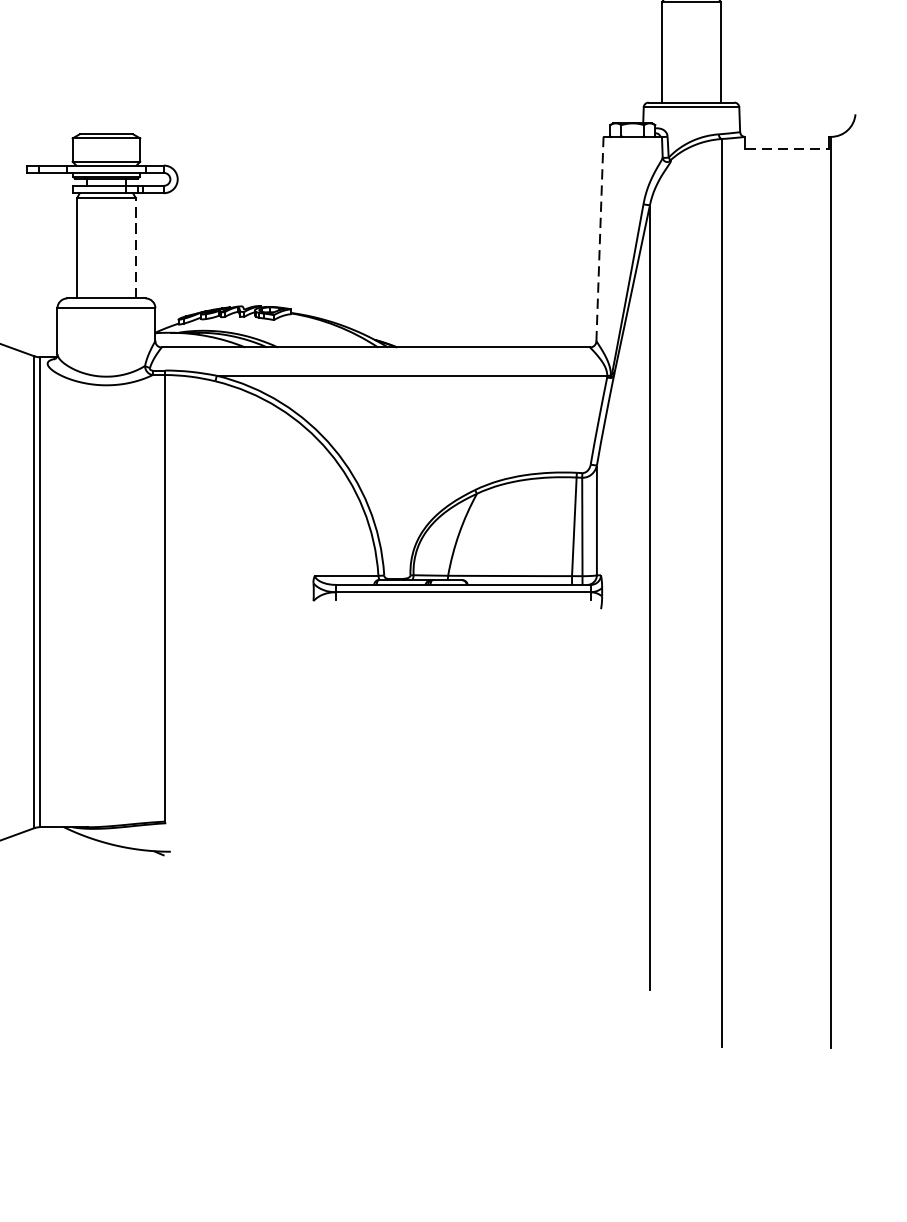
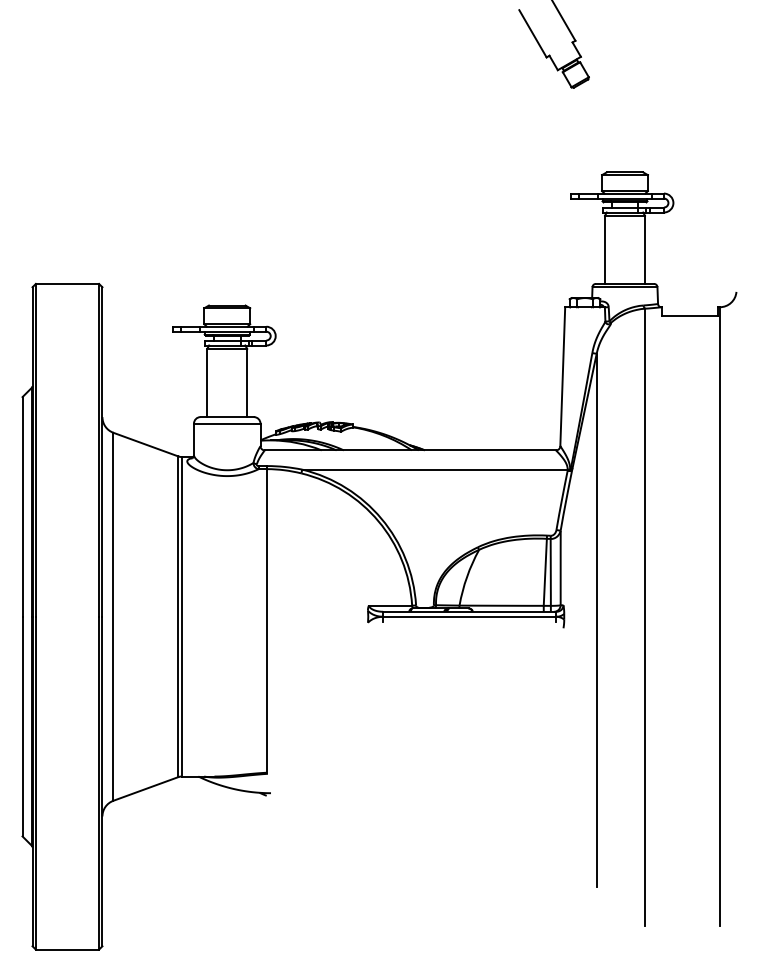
line: (787, 149) -> (690, 315), dashed -> solid
line: (599, 238) -> (562, 376), dashed -> solid
line: (136, 247) -> (247, 382), dashed -> solid

